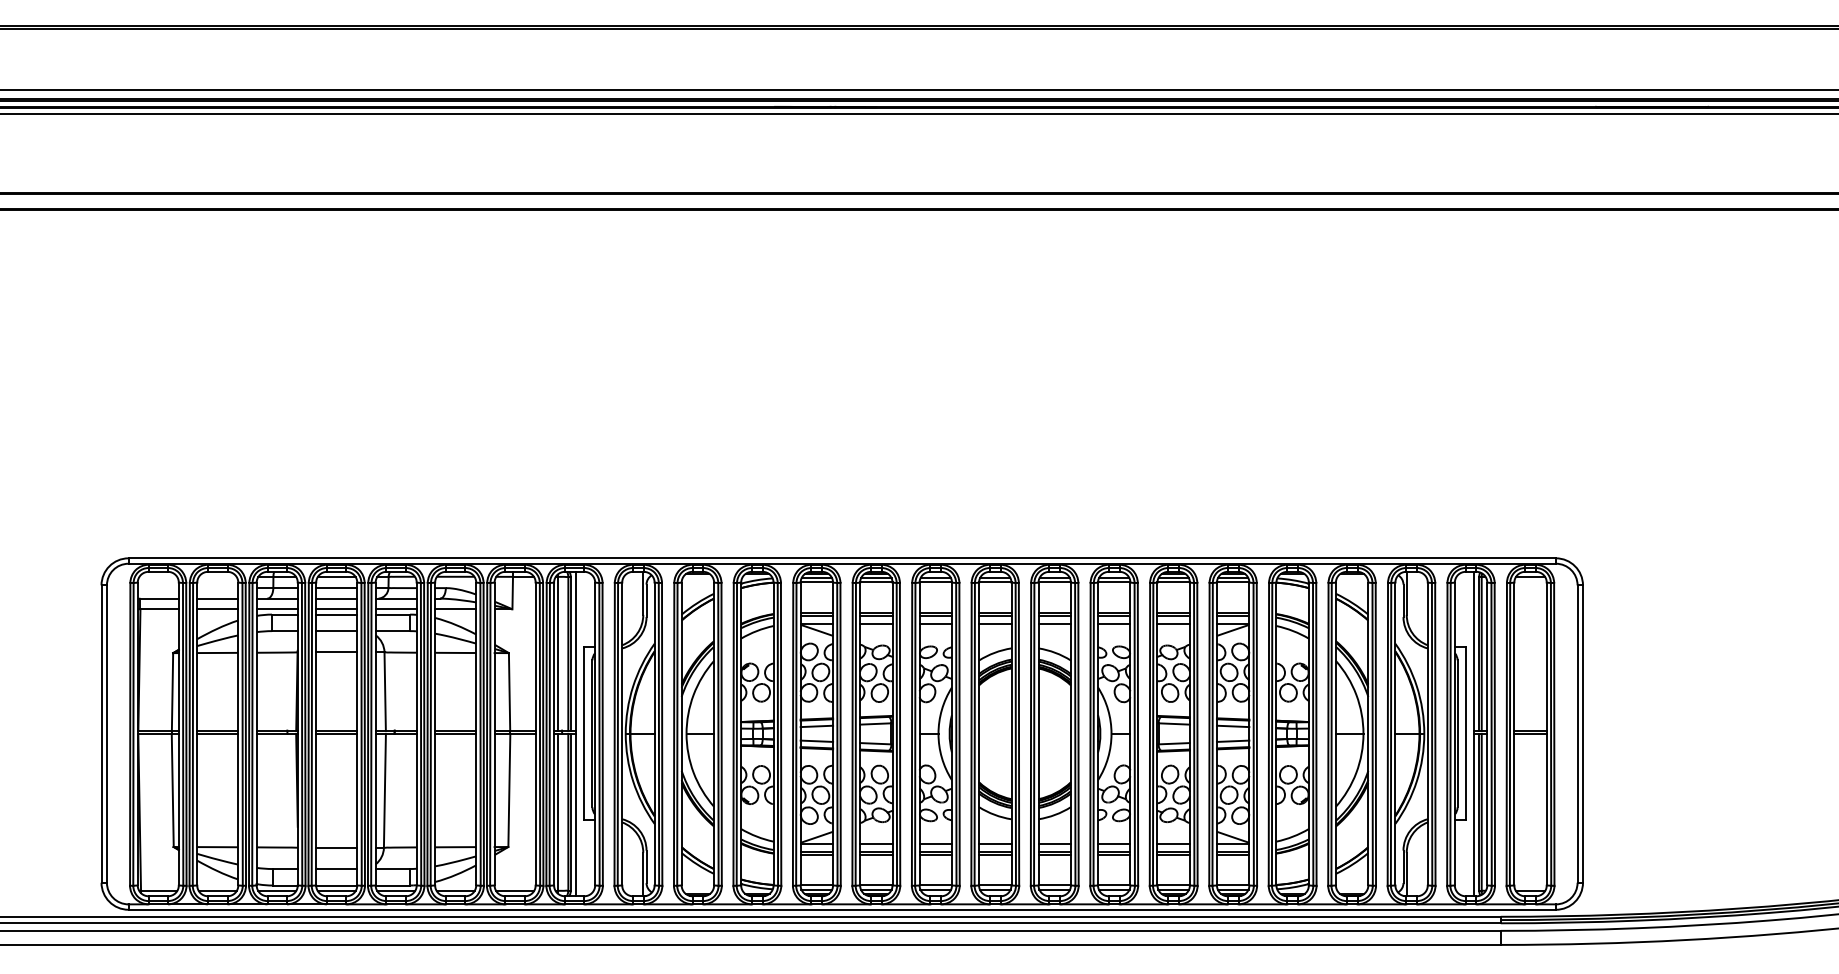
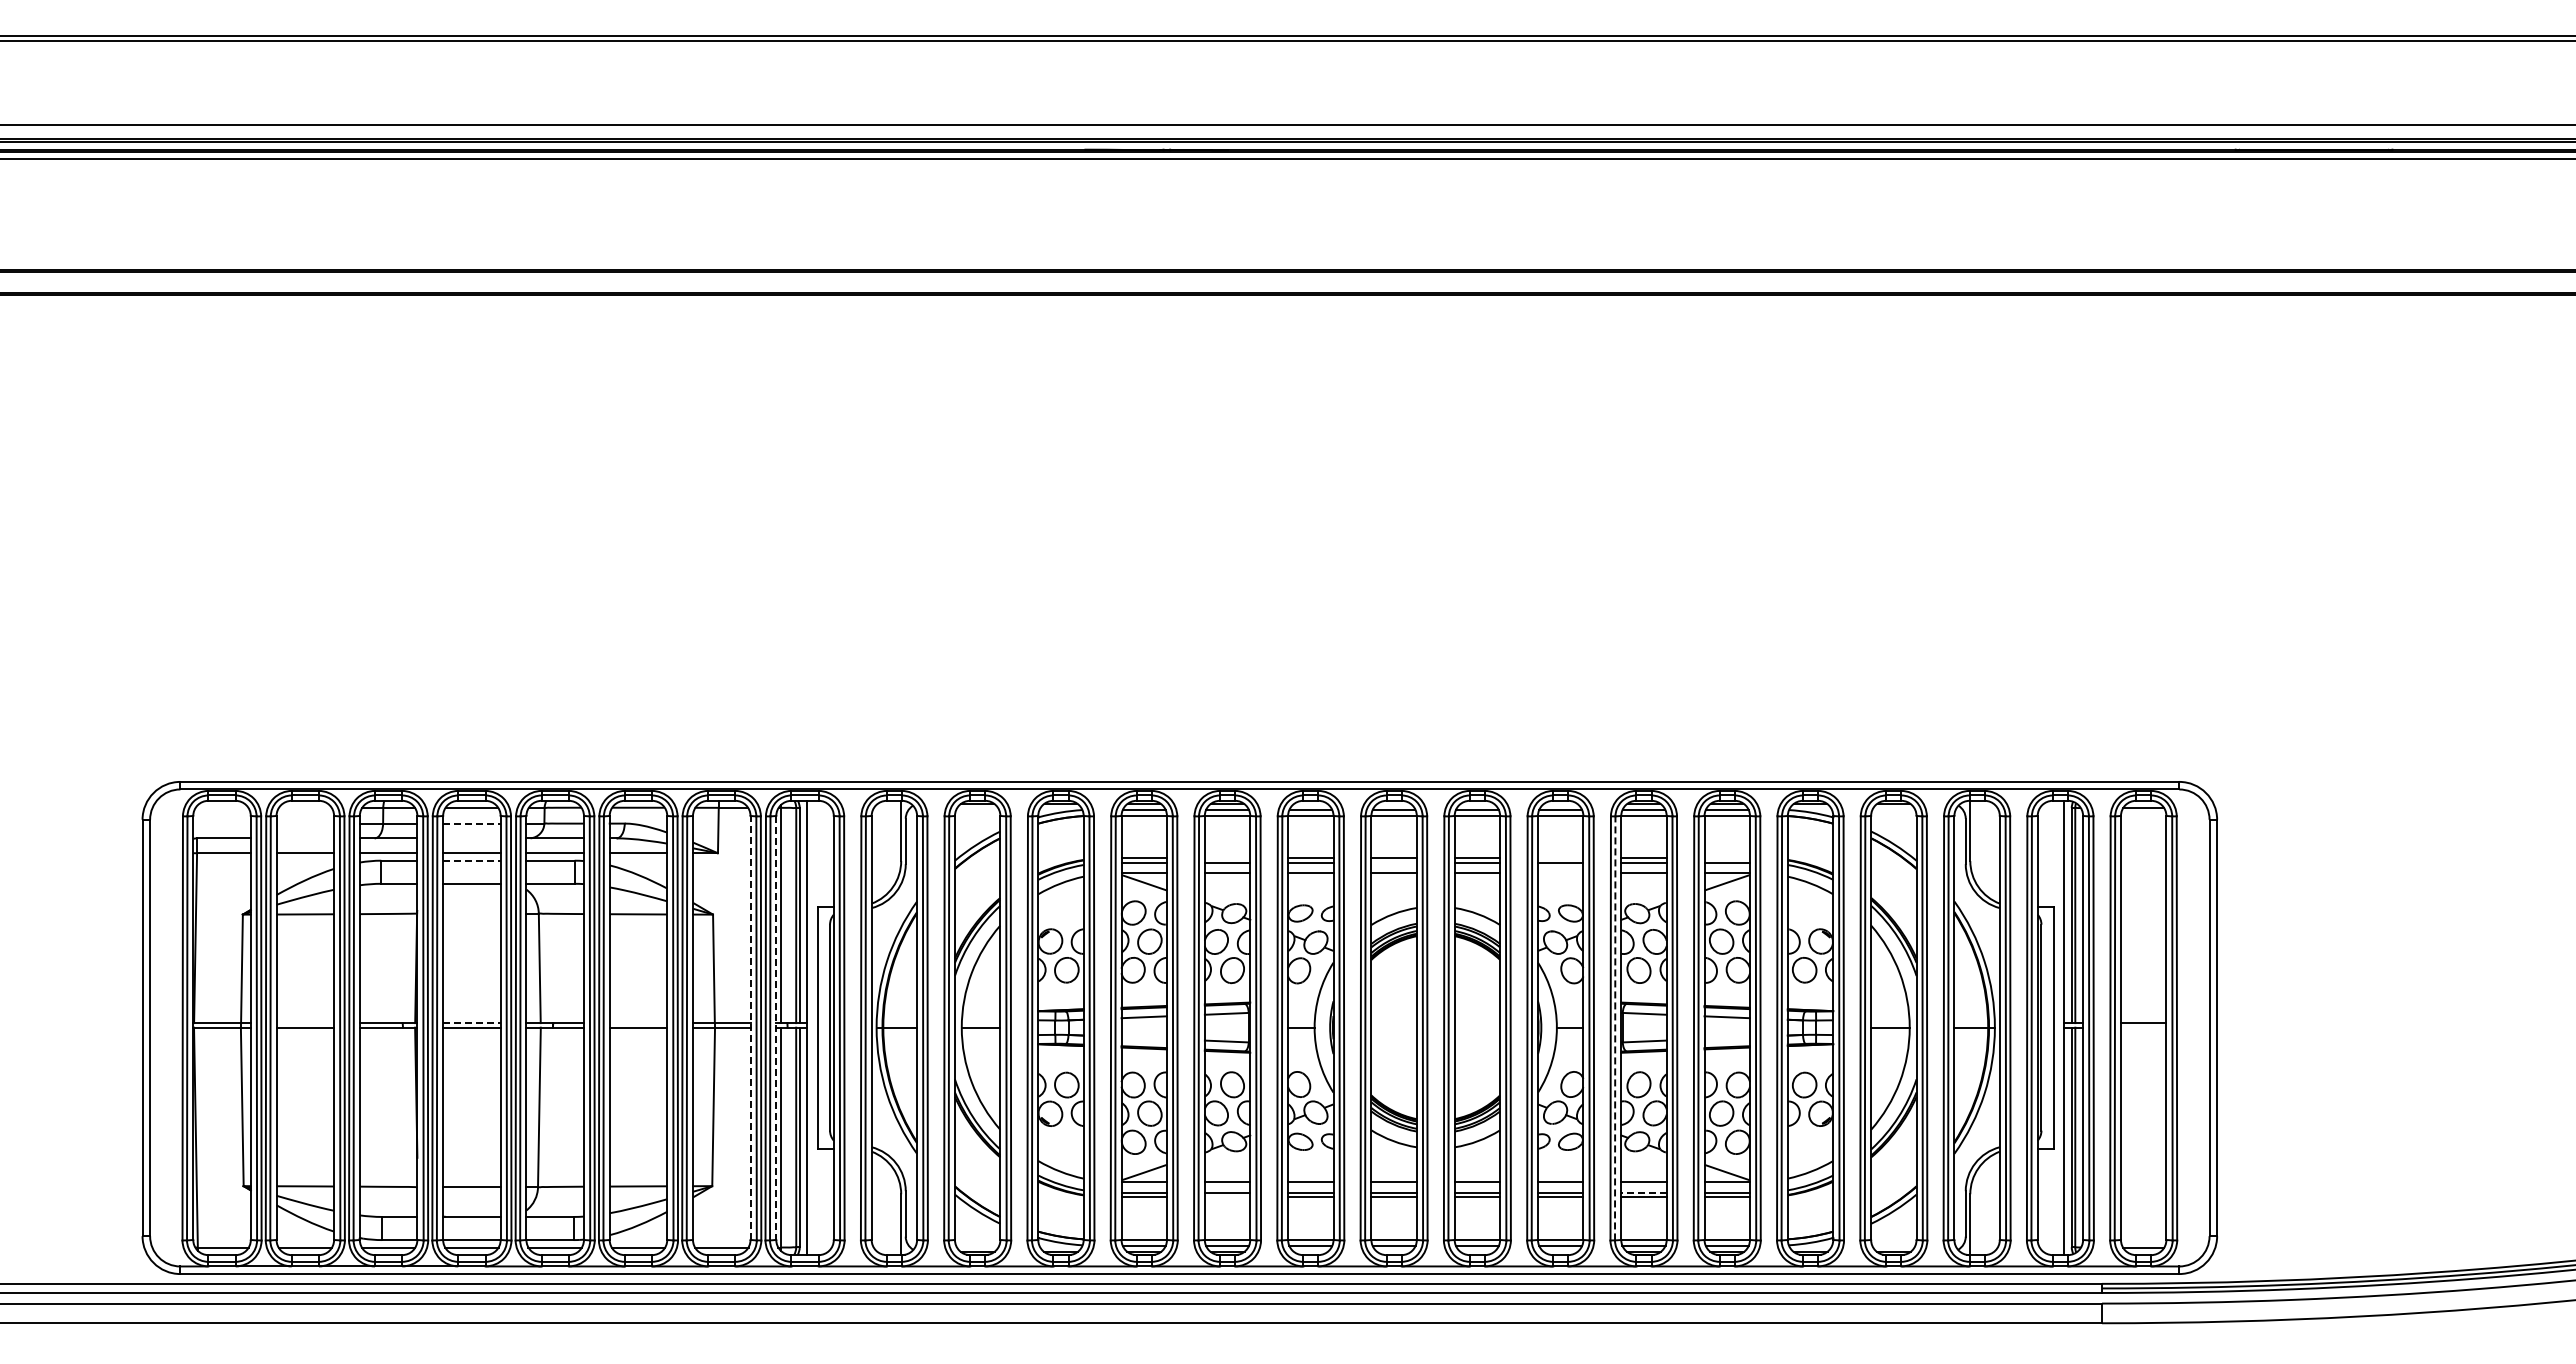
line: (336, 588) -> (471, 823), solid -> dashed
line: (217, 598) -> (305, 838), removed
line: (336, 598) -> (471, 838), removed
line: (876, 613) -> (1227, 858), removed
line: (1114, 613) -> (1560, 858), removed
line: (1232, 613) -> (1726, 858), removed
line: (336, 614) -> (471, 860), solid -> dashed
line: (994, 615) -> (1393, 862), removed
line: (1114, 623) -> (1560, 873), removed
line: (336, 652) -> (471, 913), removed
line: (217, 730) -> (305, 1023), removed
line: (336, 730) -> (471, 1023), solid -> dashed
line: (455, 730) -> (638, 1023), removed
line: (535, 733) -> (750, 1027), solid -> dashed
line: (1153, 733) -> (1615, 1027), solid -> dashed
line: (1530, 733) -> (2143, 1027), removed
line: (554, 734) -> (776, 1028), solid -> dashed
line: (817, 741) -> (1144, 1038), removed
line: (1232, 741) -> (1726, 1038), removed
line: (1173, 851) -> (1643, 1192), solid -> dashed
line: (876, 855) -> (1227, 1197), removed

